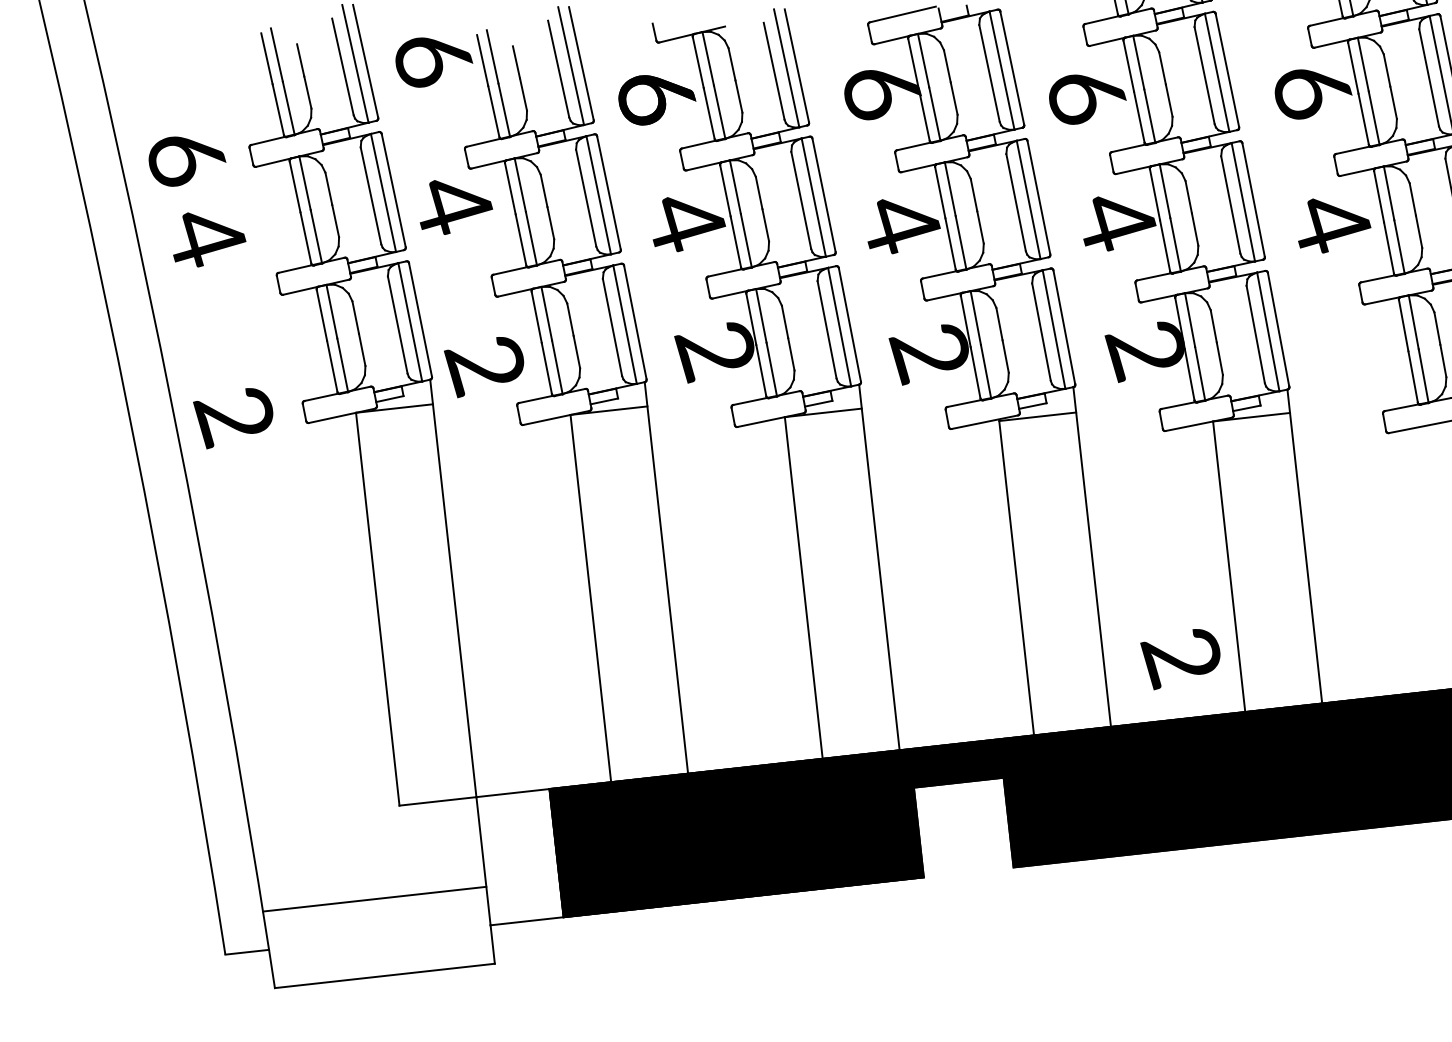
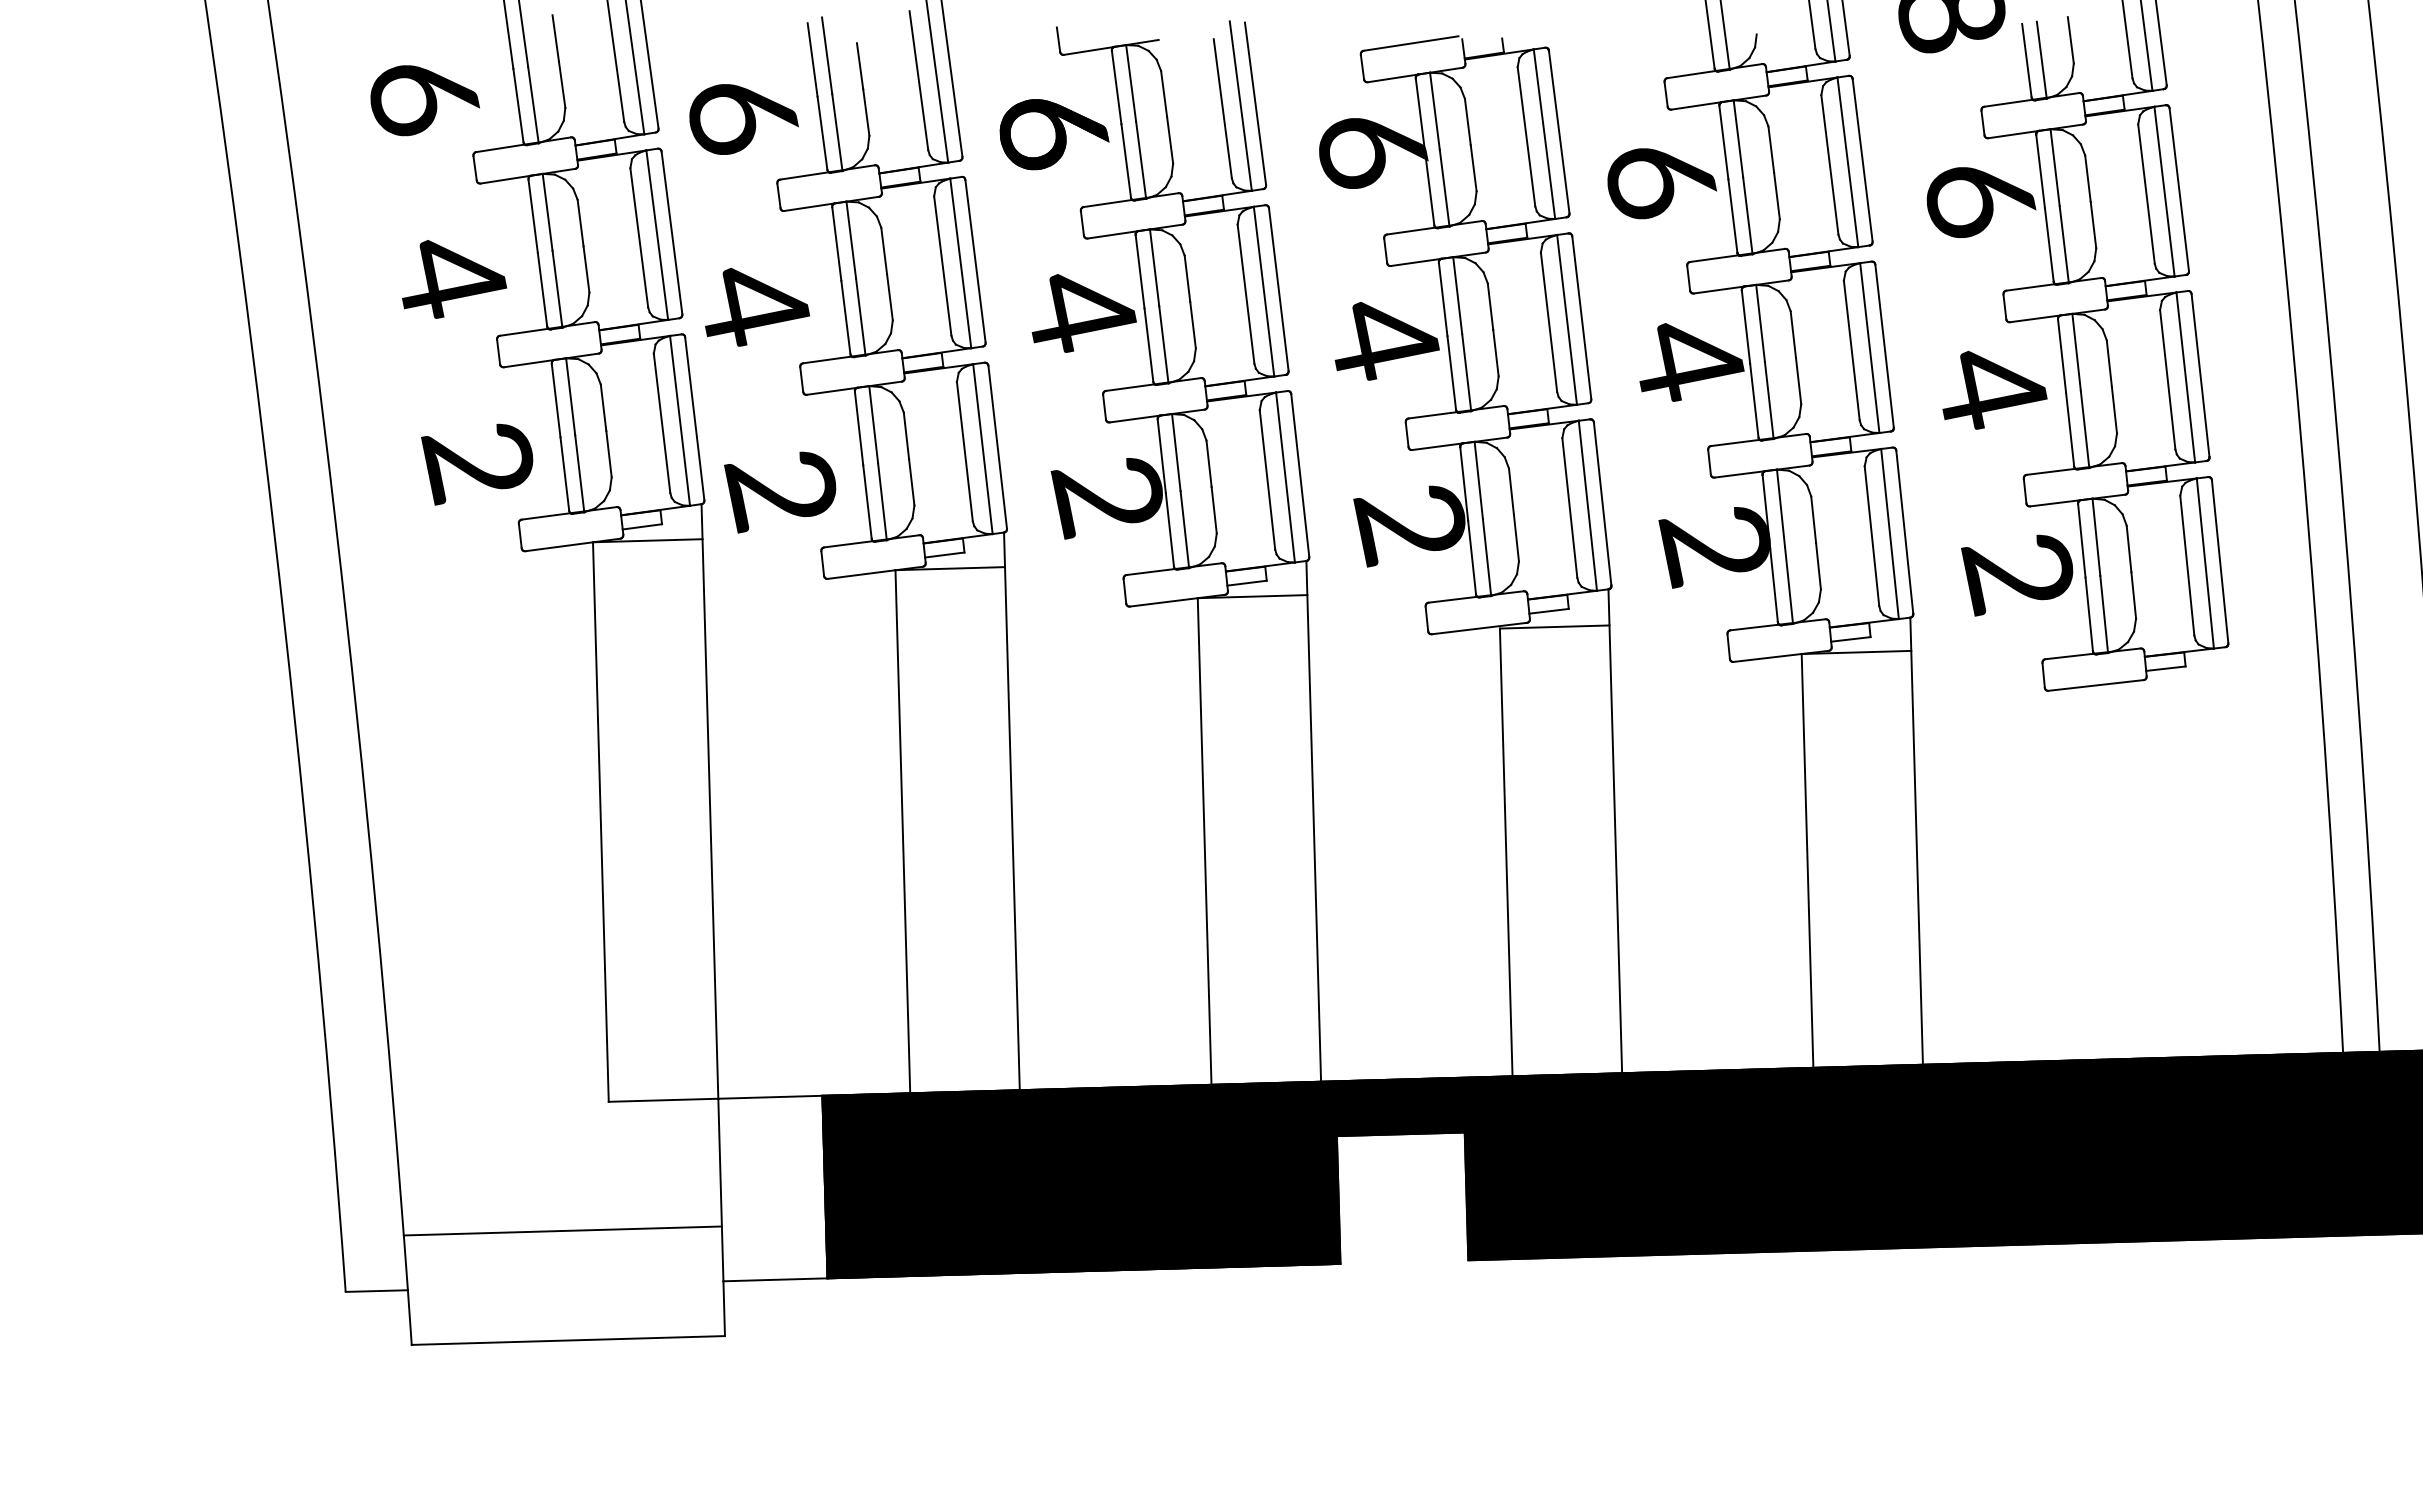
text: (433, 61) -> (743, 119), moved
text: (186, 160) -> (424, 100), moved
text: (455, 205) -> (757, 306), moved
text: (208, 238) -> (454, 279), moved
text: (234, 418) -> (477, 464), moved
text: (1181, 658) -> (2017, 575), moved

